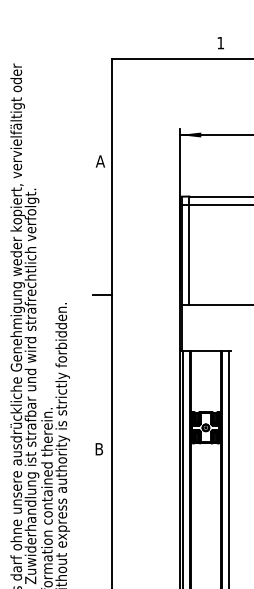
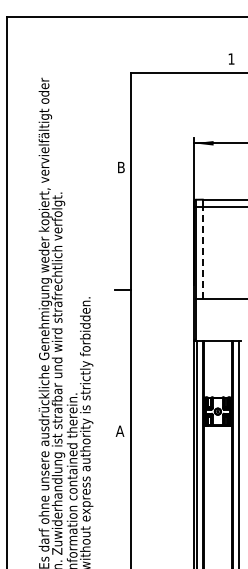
text: (100, 161) -> (121, 167), A -> B
line: (189, 255) -> (202, 253), solid -> dashed
text: (98, 448) -> (119, 430), B -> A

